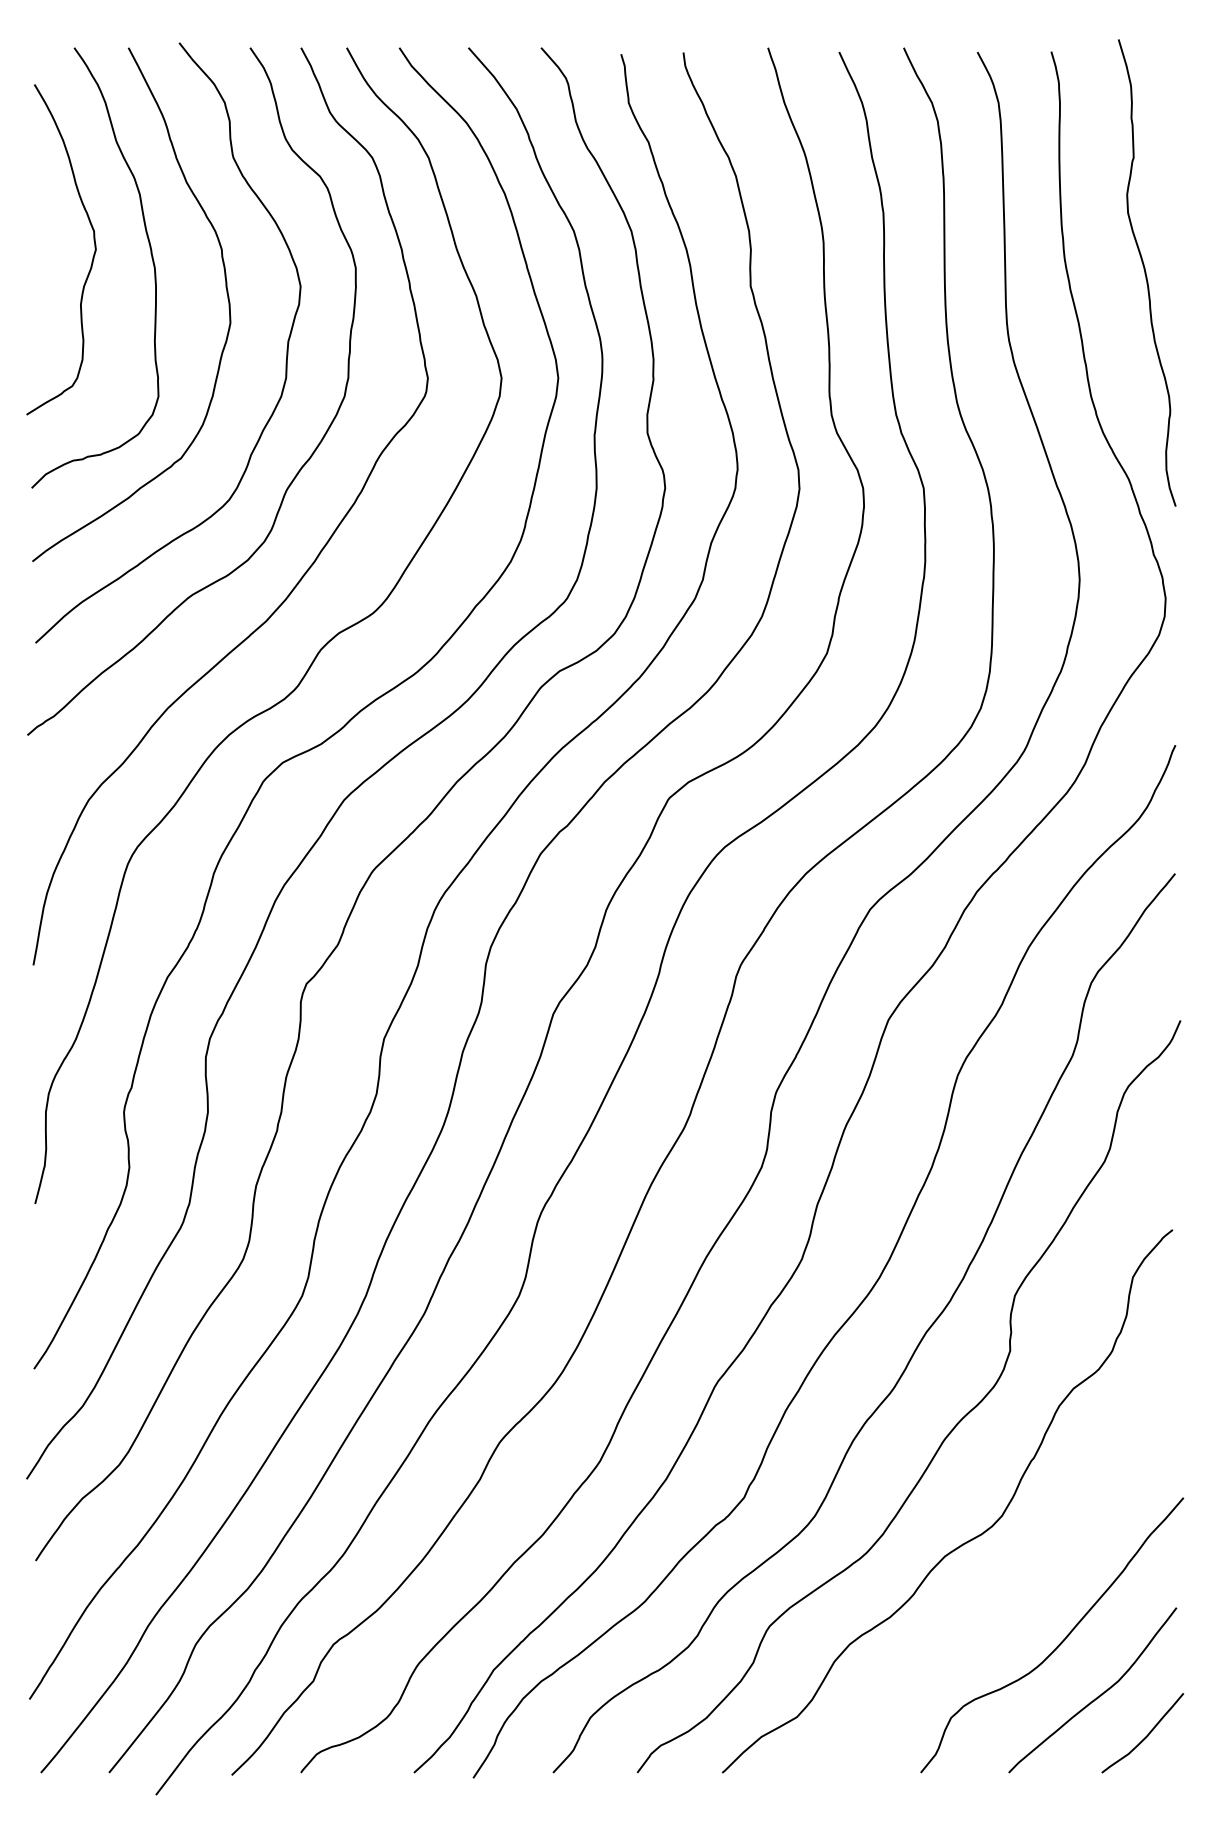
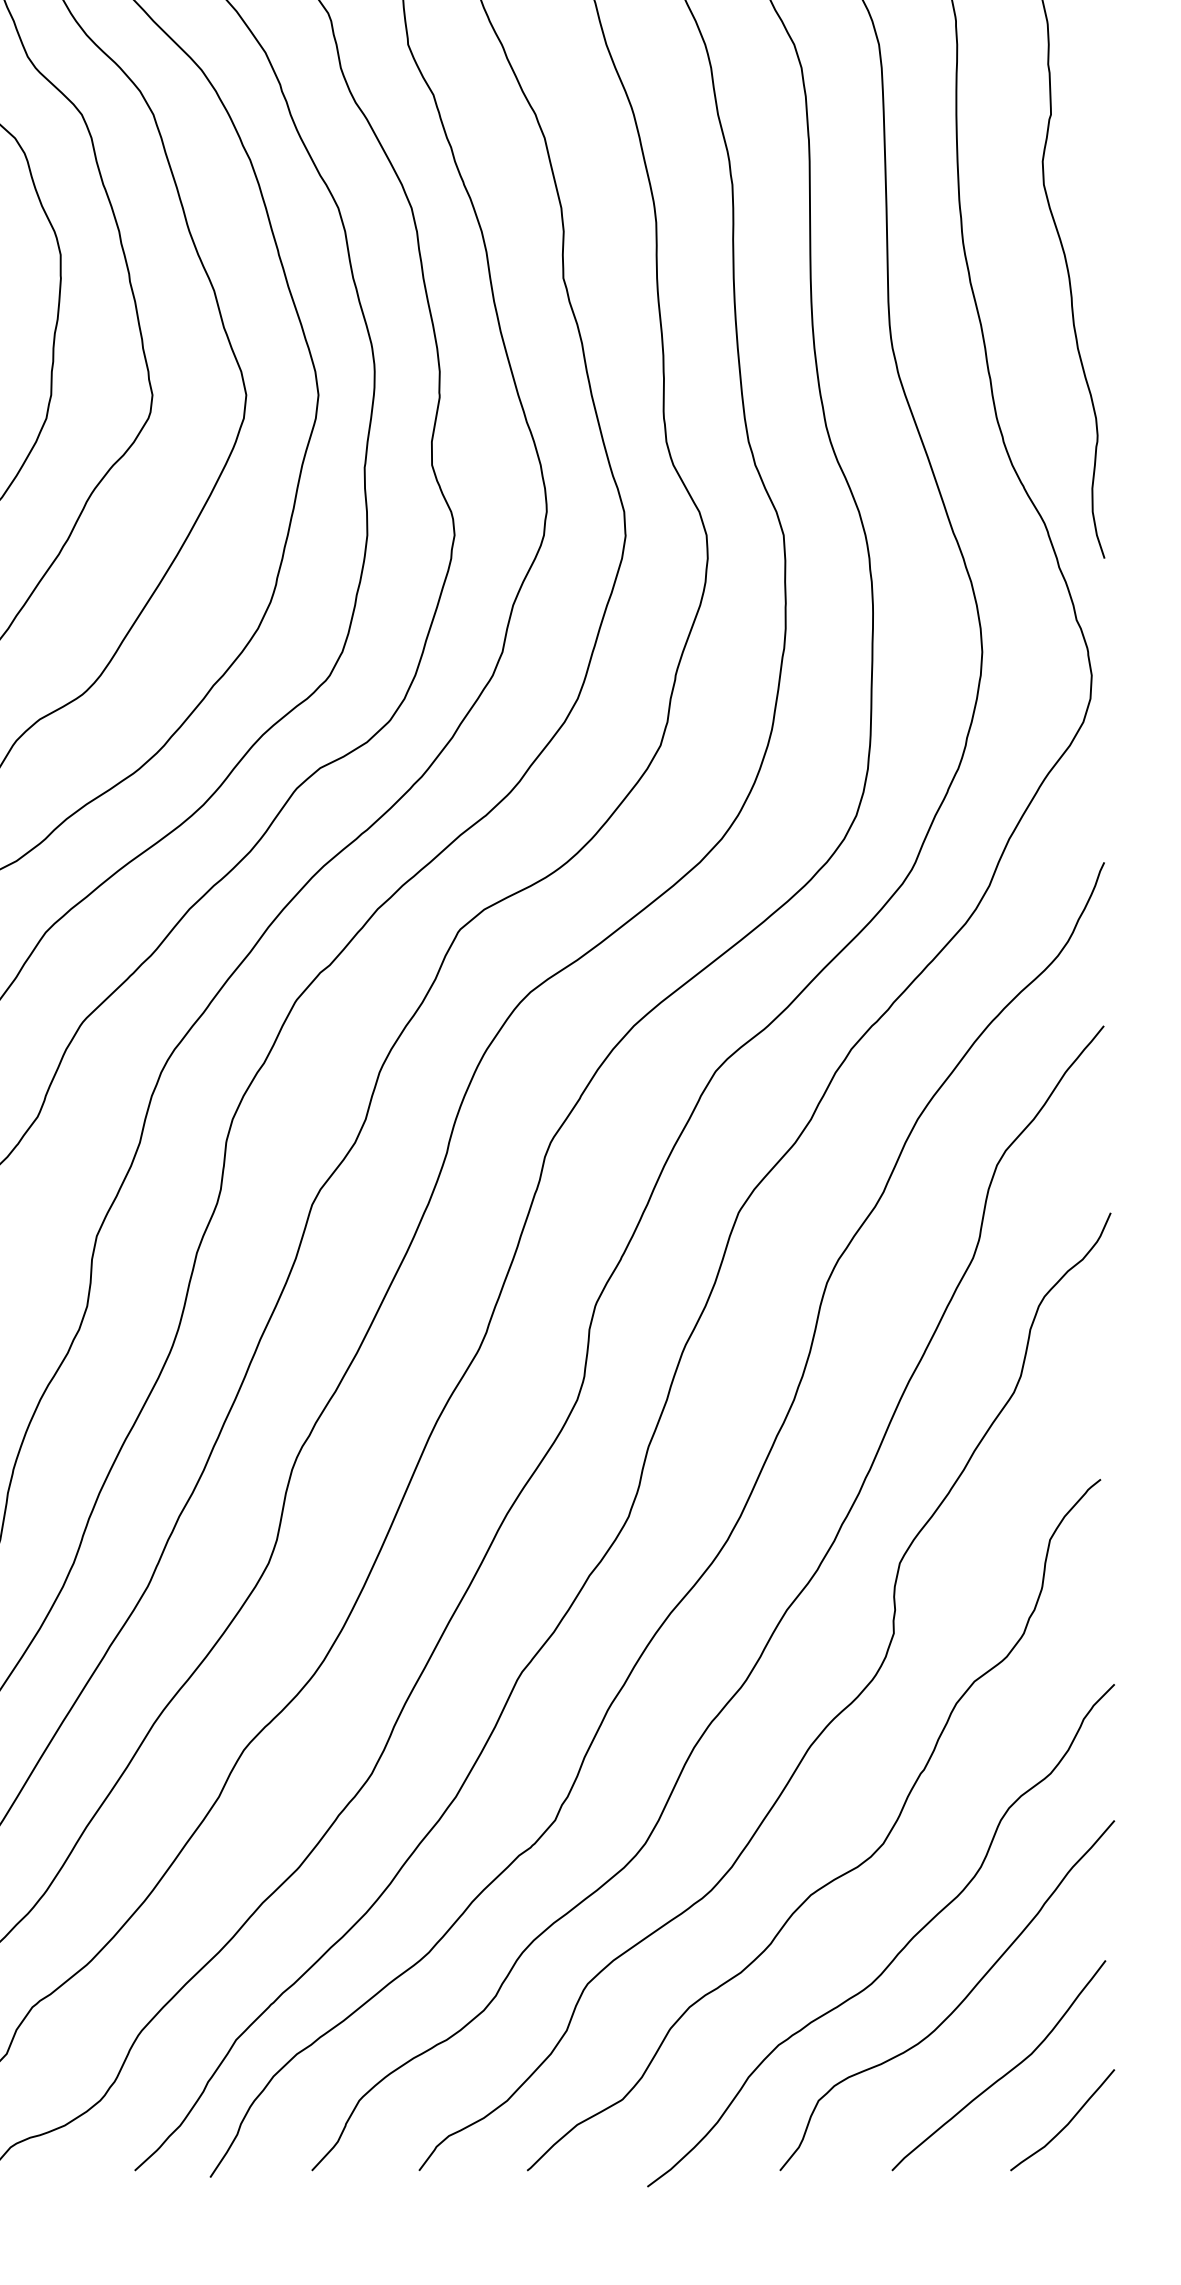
curve: (1013, 1601) -> (898, 1952), added

